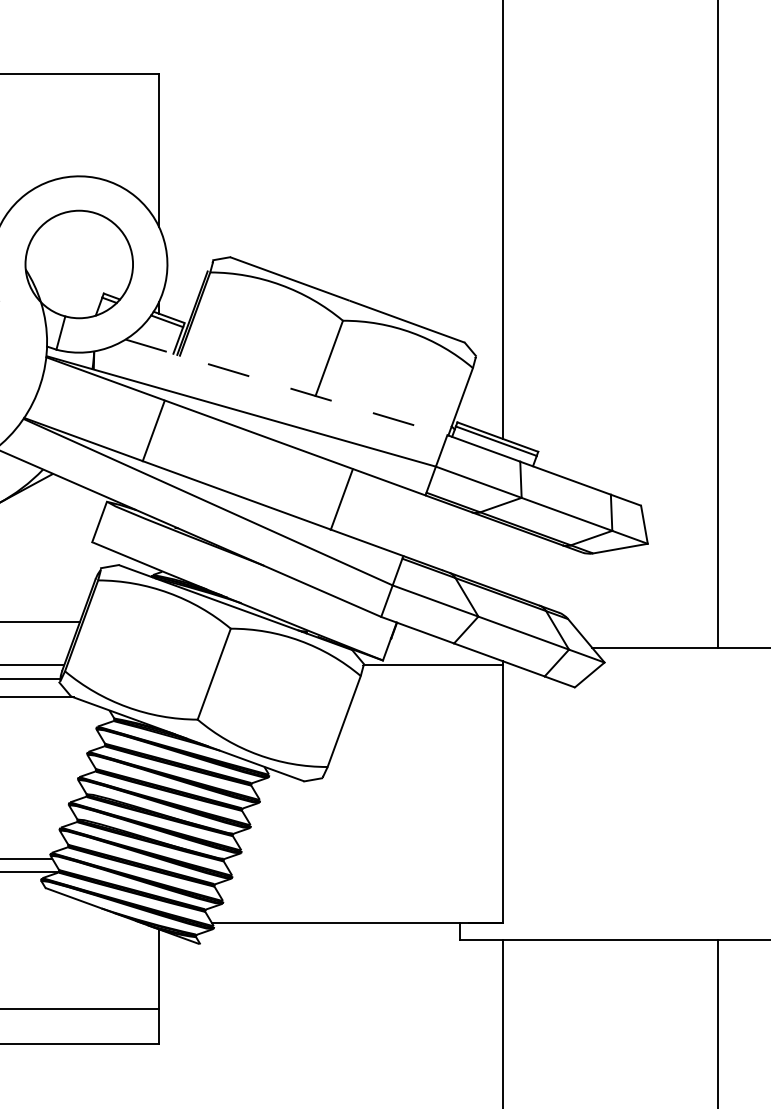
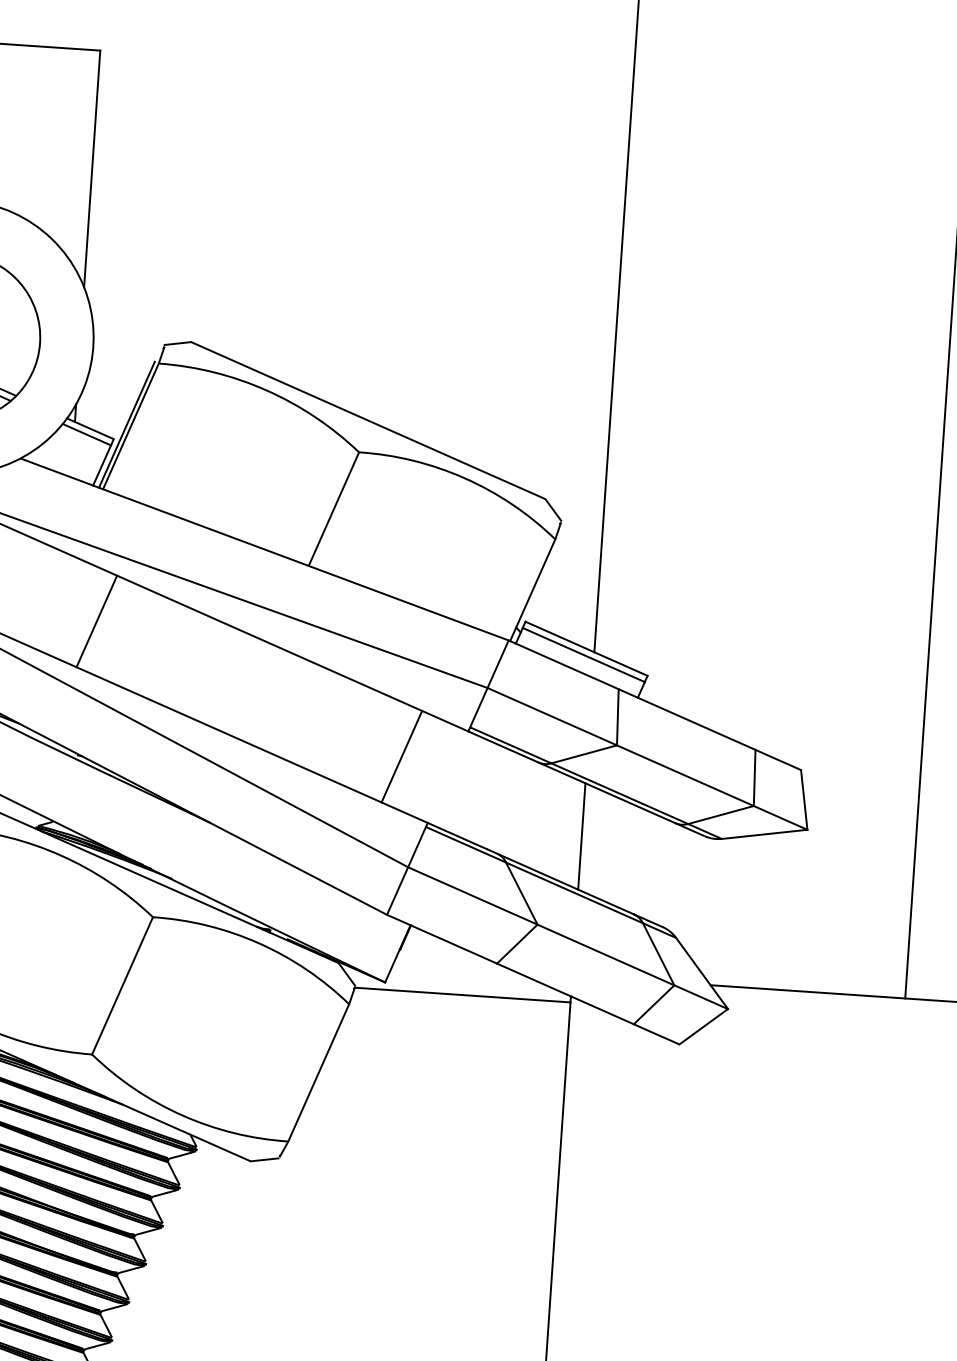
line: (286, 387) -> (264, 549), dashed -> solid
line: (153, 430) -> (96, 620), moved
line: (341, 499) -> (401, 756), moved
line: (503, 557) -> (582, 835), added

